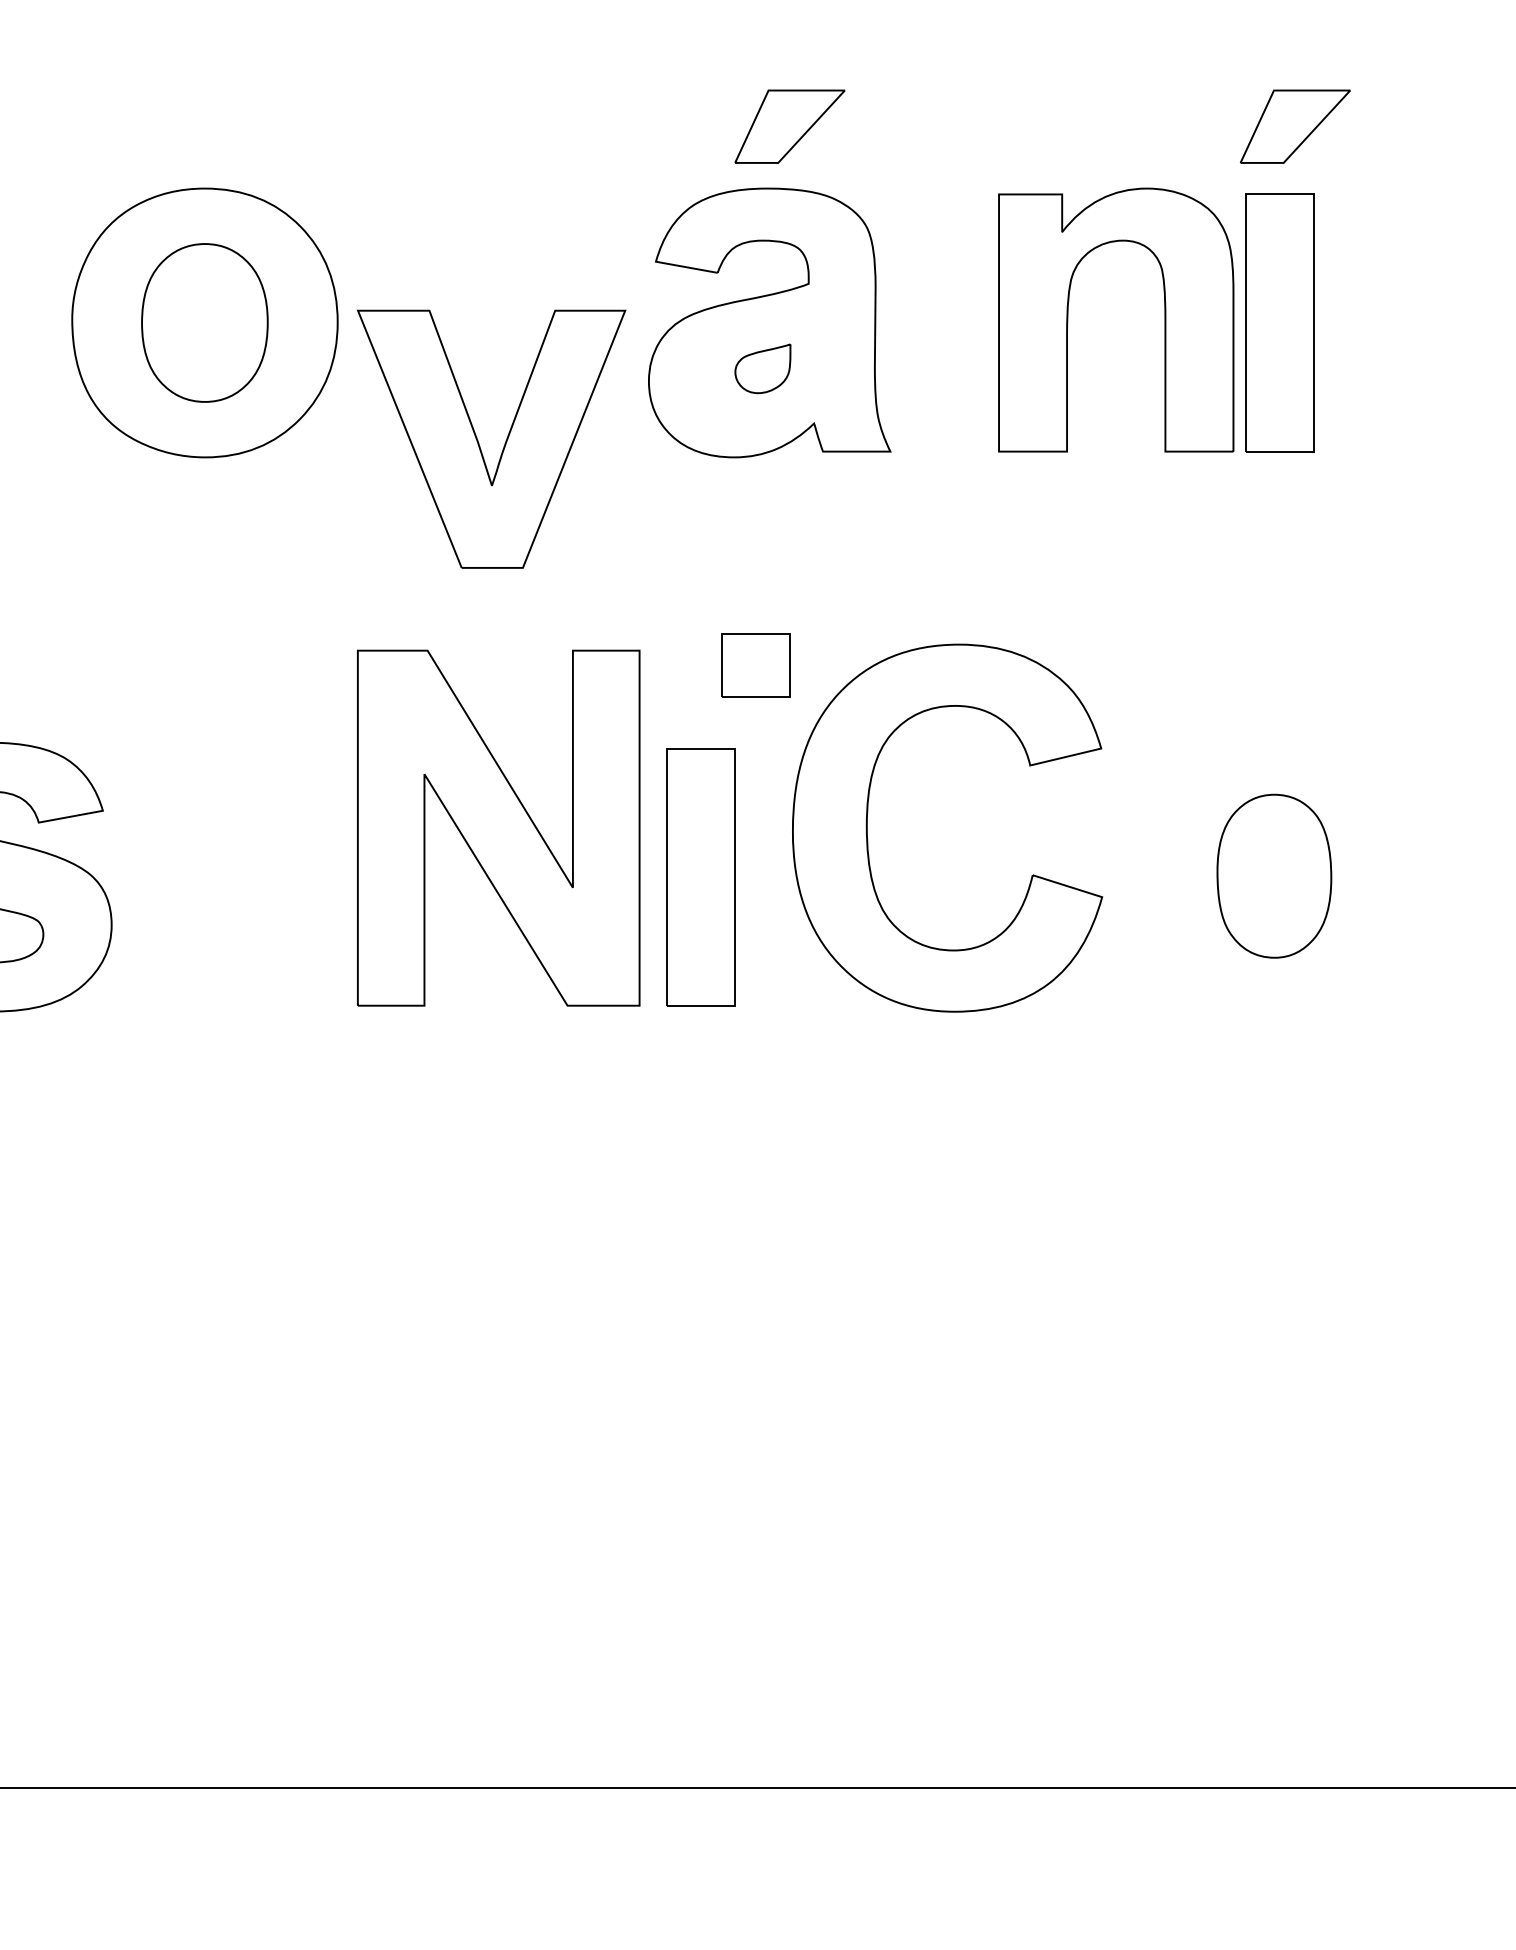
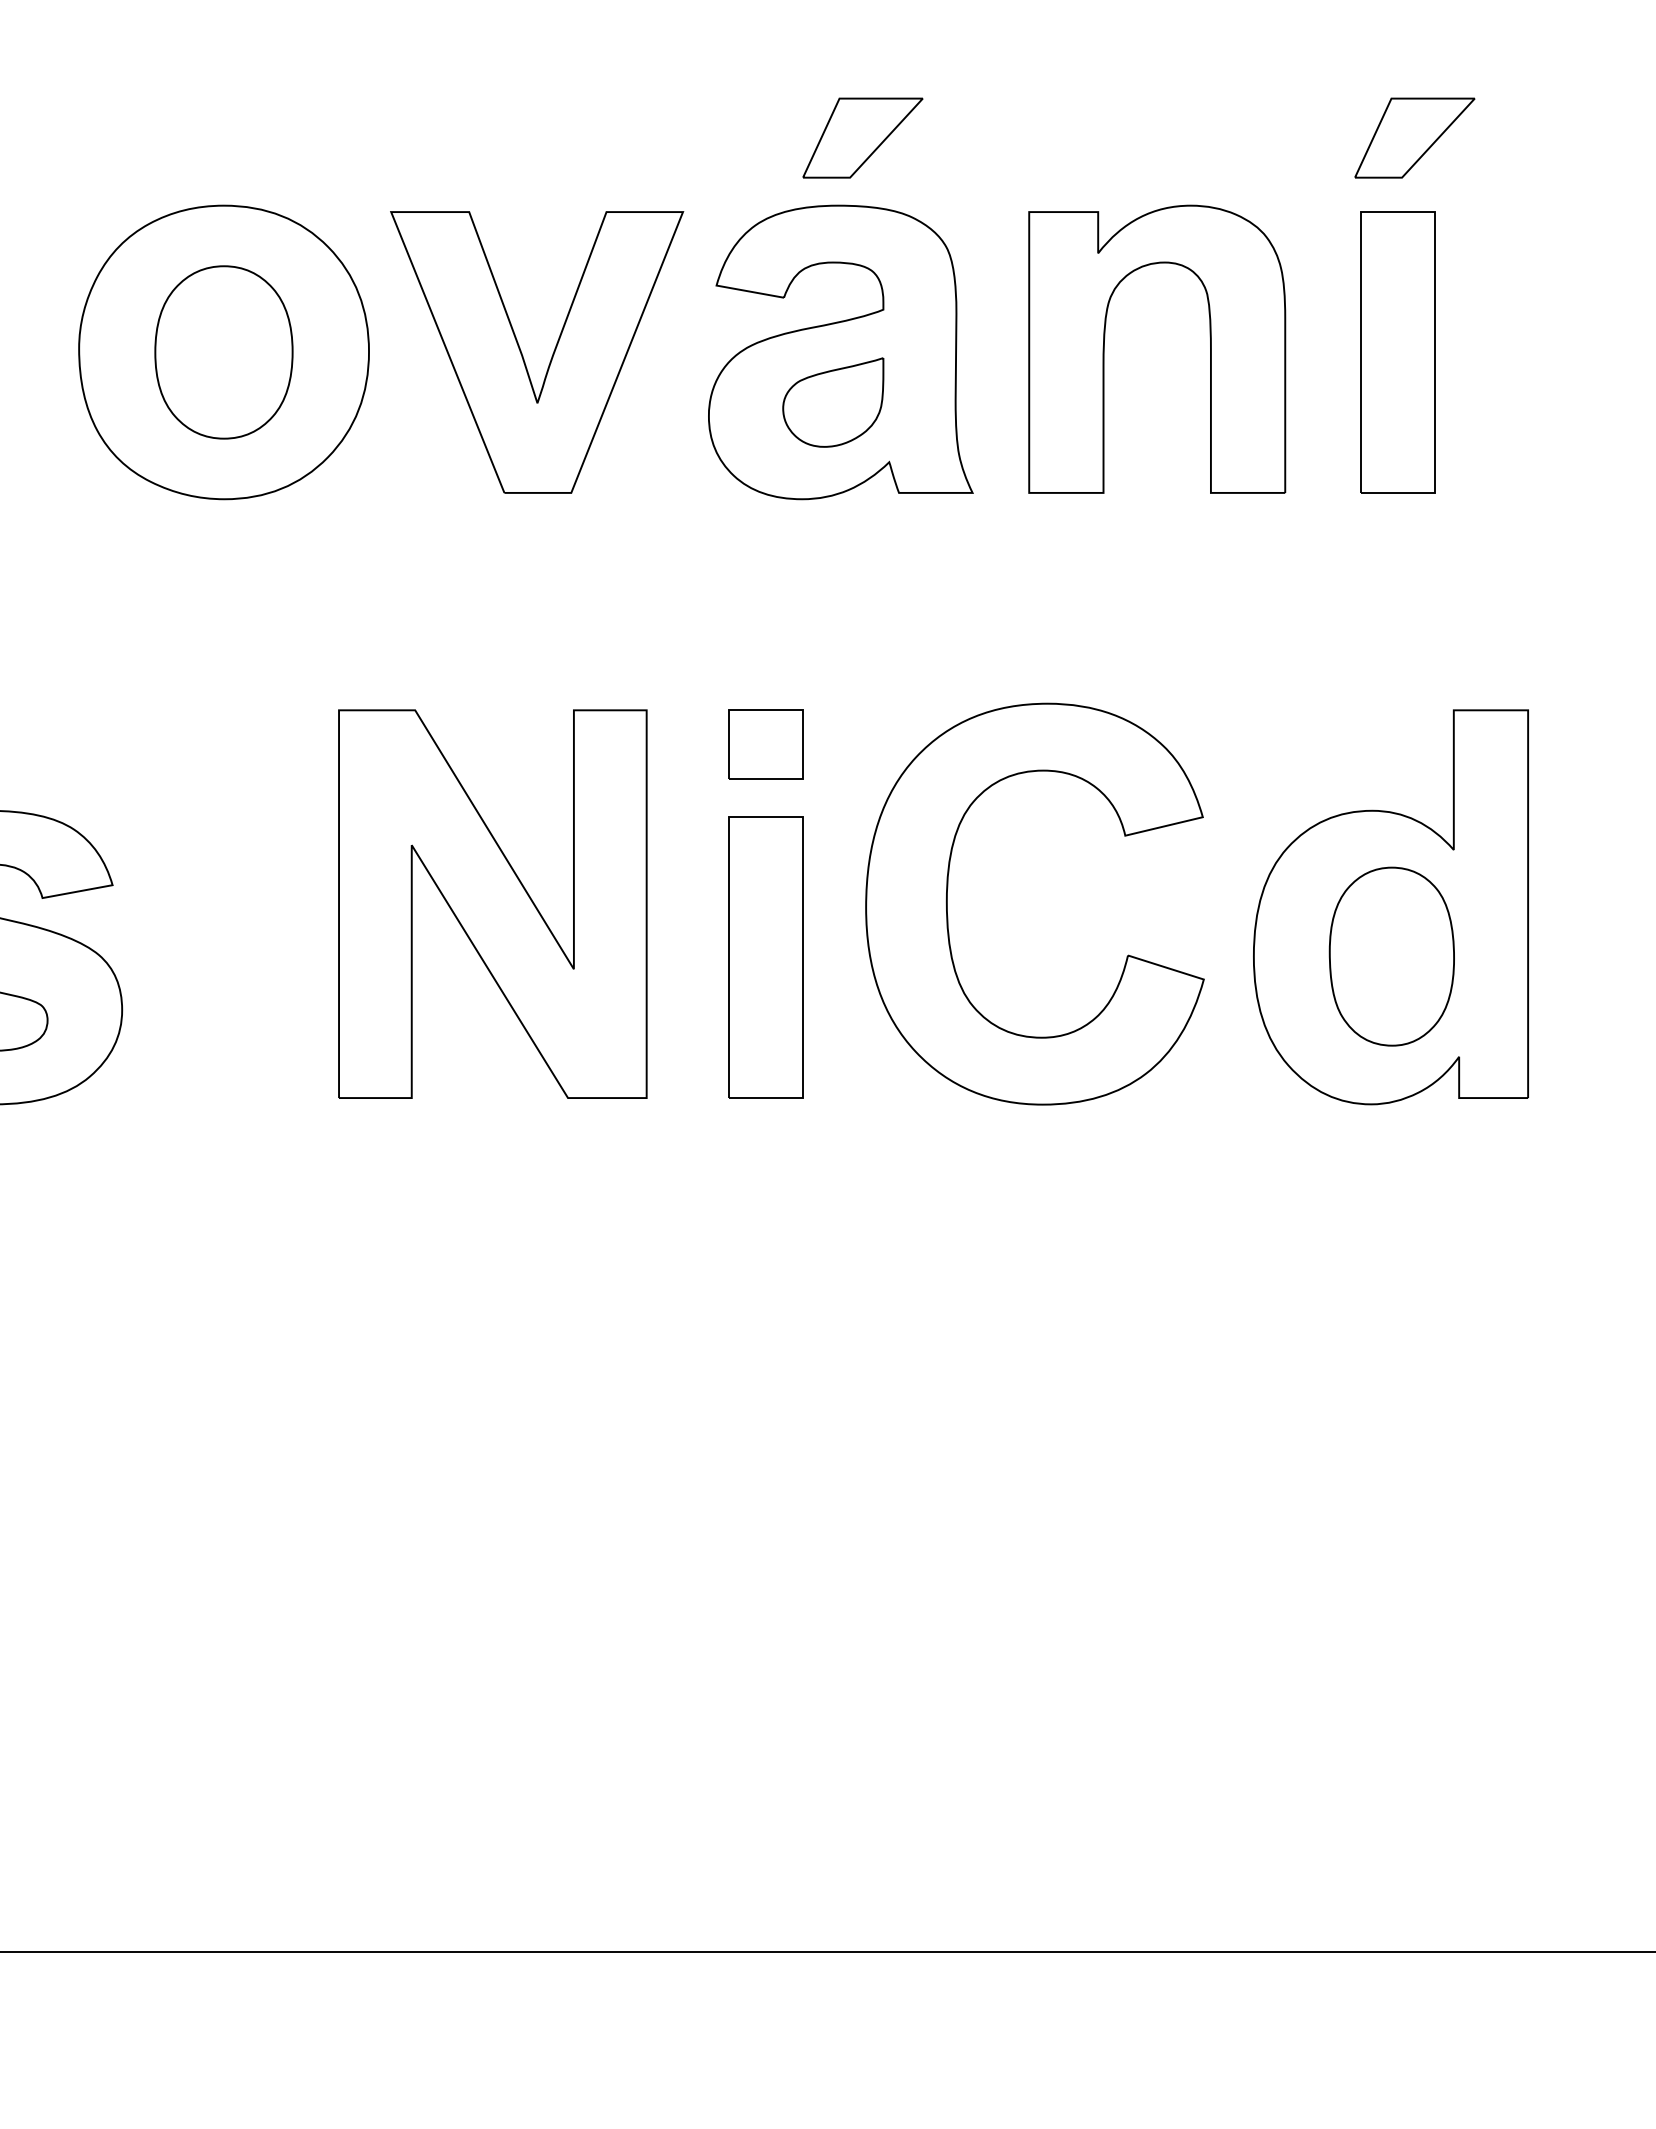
part: (1067, 319) -> (1104, 348), moved
part: (763, 368) -> (833, 402), size x1.67
part: (479, 442) -> (523, 355), moved
part: (755, 665) -> (765, 744), moved
part: (498, 827) -> (492, 903), moved
part: (1273, 831) -> (1390, 907), added

